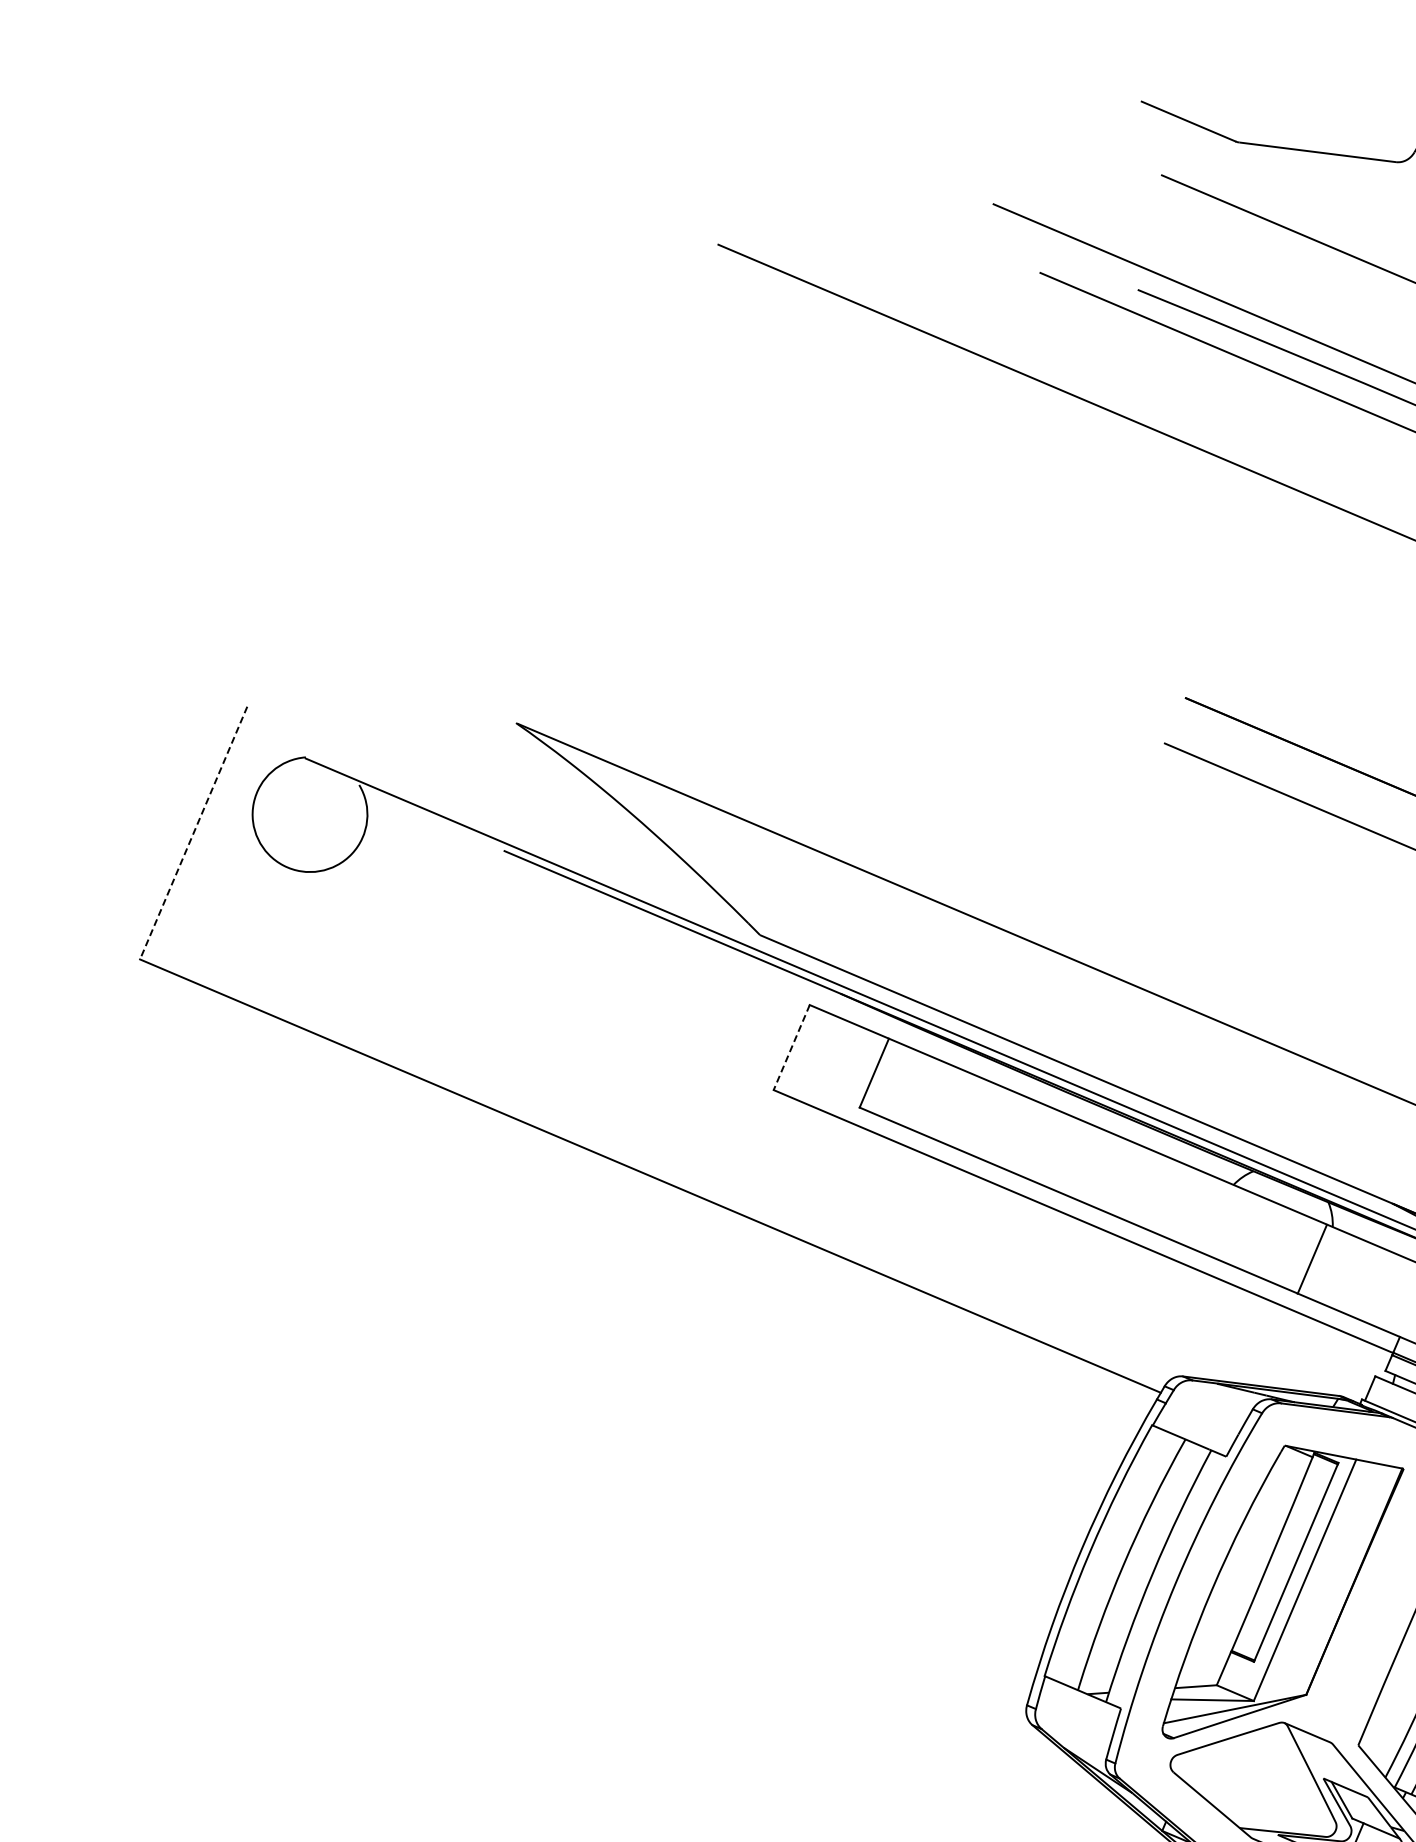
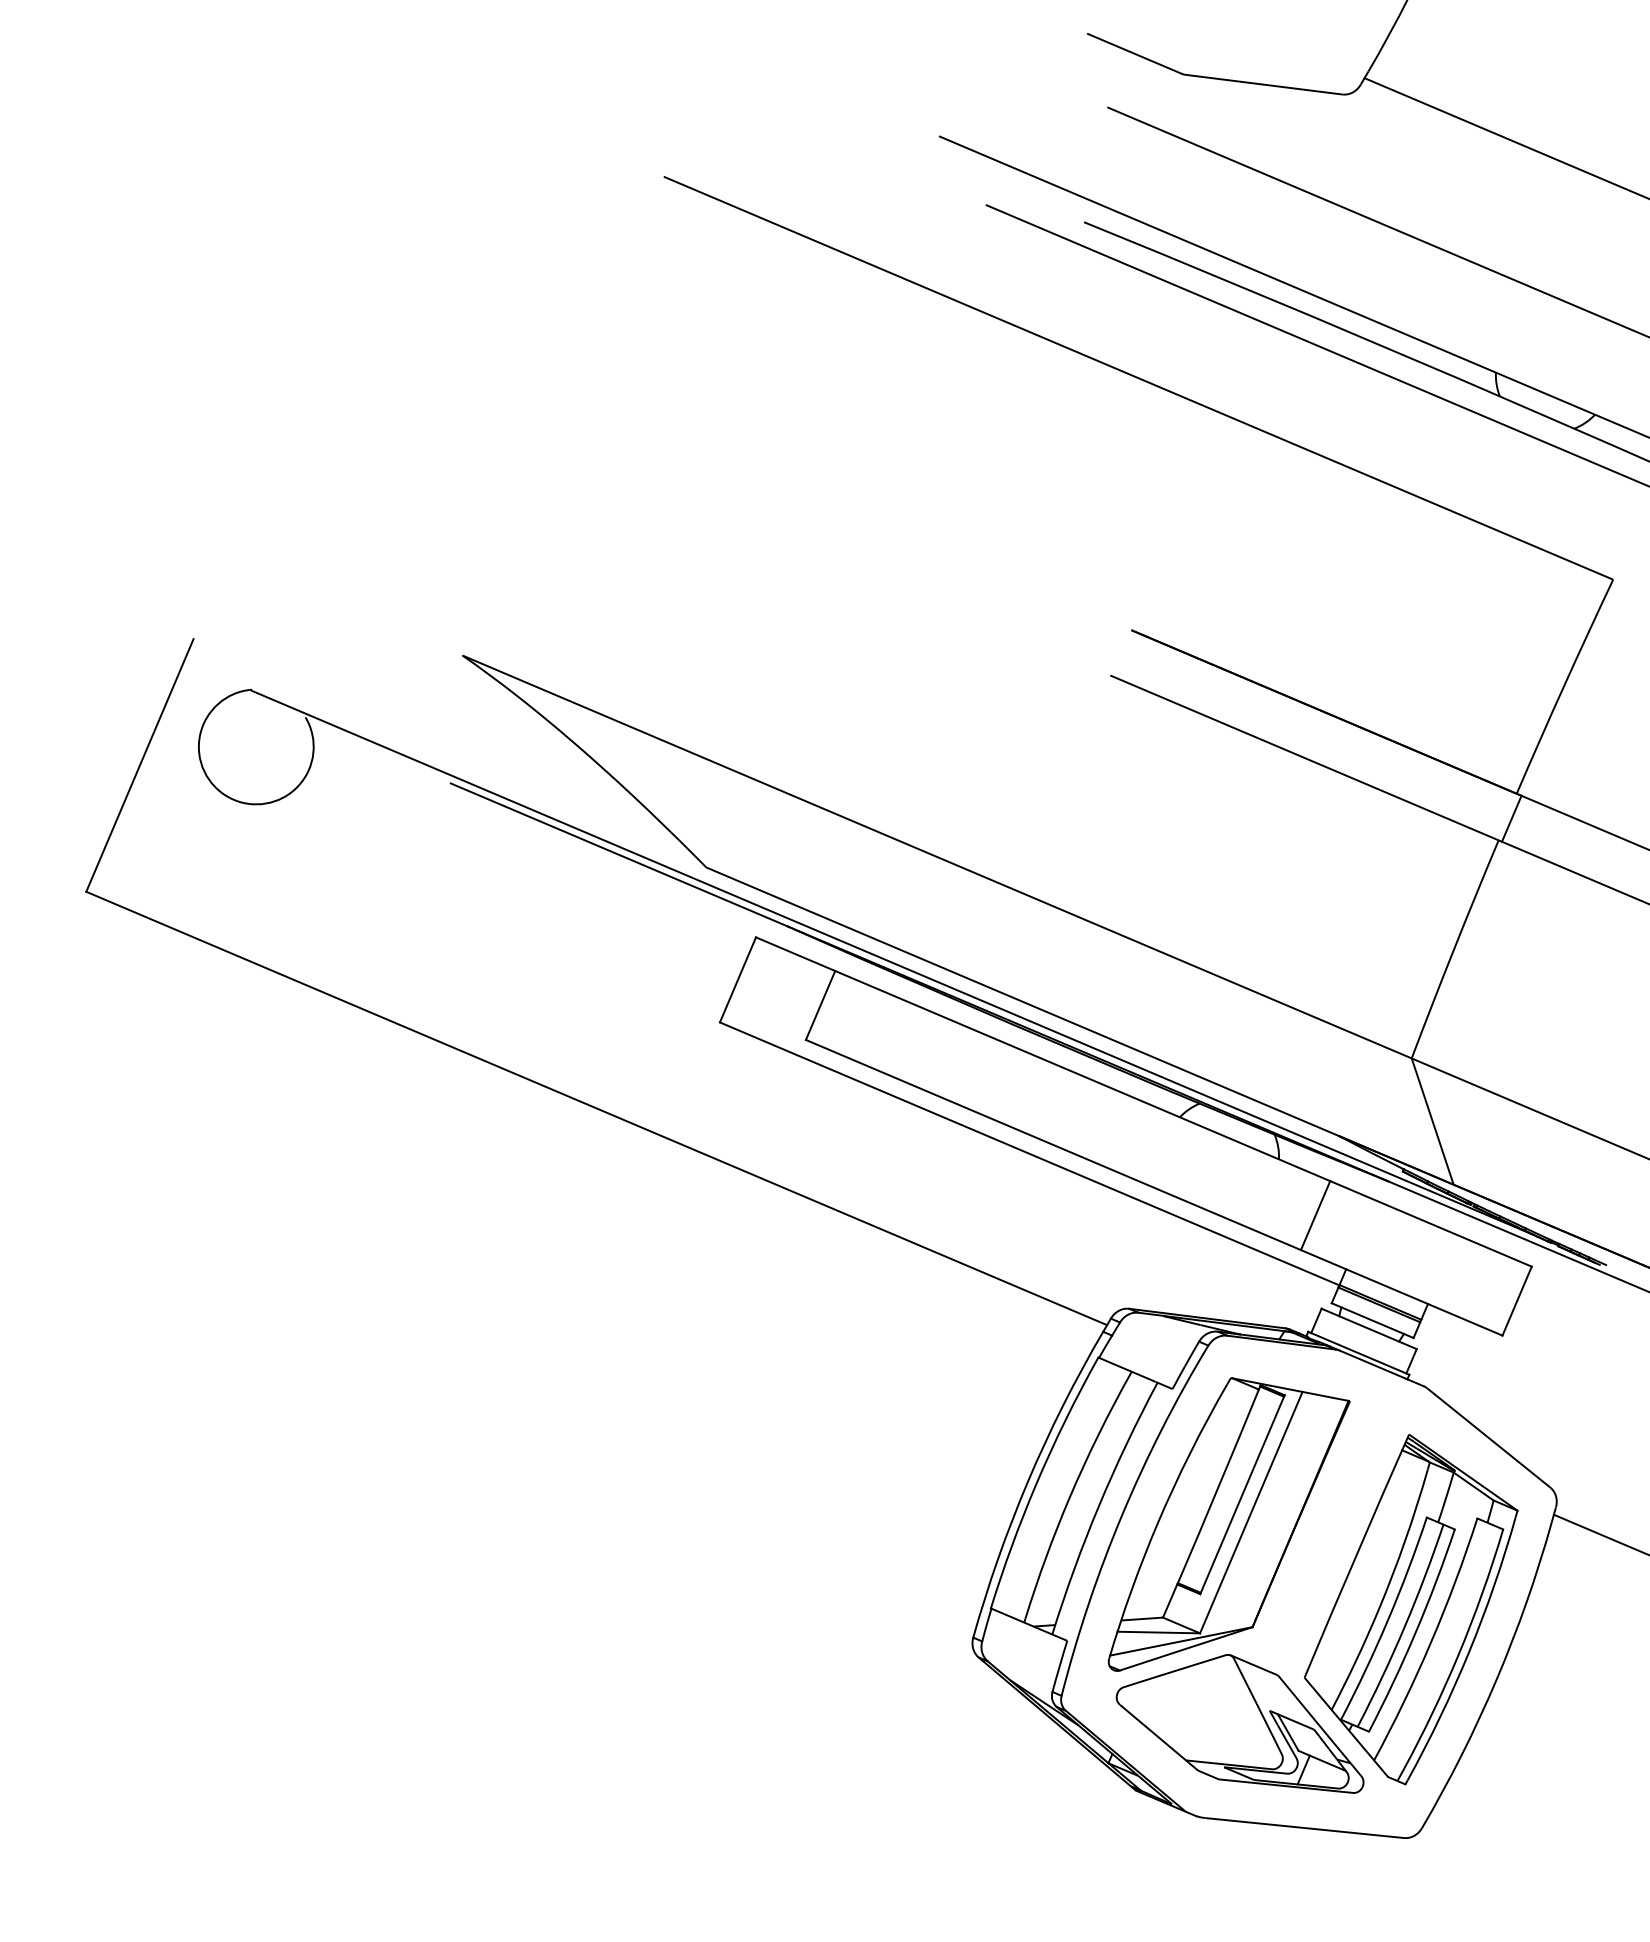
line: (193, 833) -> (139, 765), dashed -> solid
line: (791, 1048) -> (737, 980), dashed -> solid
line: (1312, 1259) -> (1315, 1215), moved

